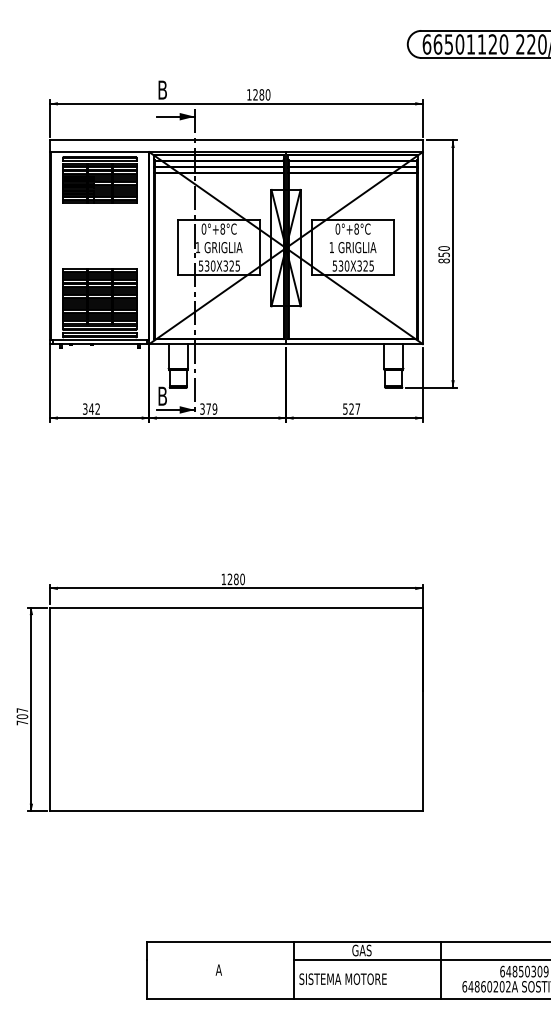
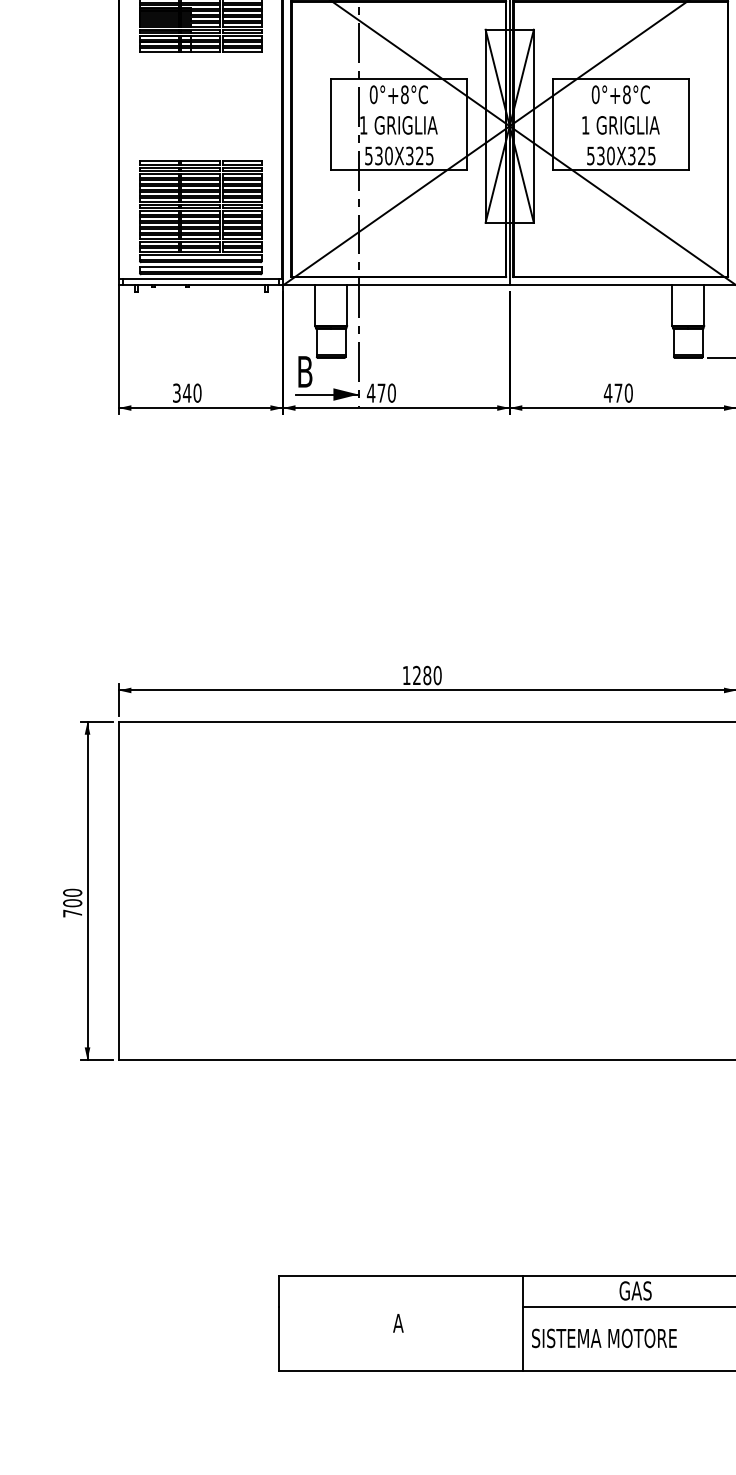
text: (97, 408) -> (197, 392), 342 -> 340
text: (208, 408) -> (381, 392), 379 -> 470
text: (351, 408) -> (618, 392), 527 -> 470
text: (22, 710) -> (72, 892), 707 -> 700

